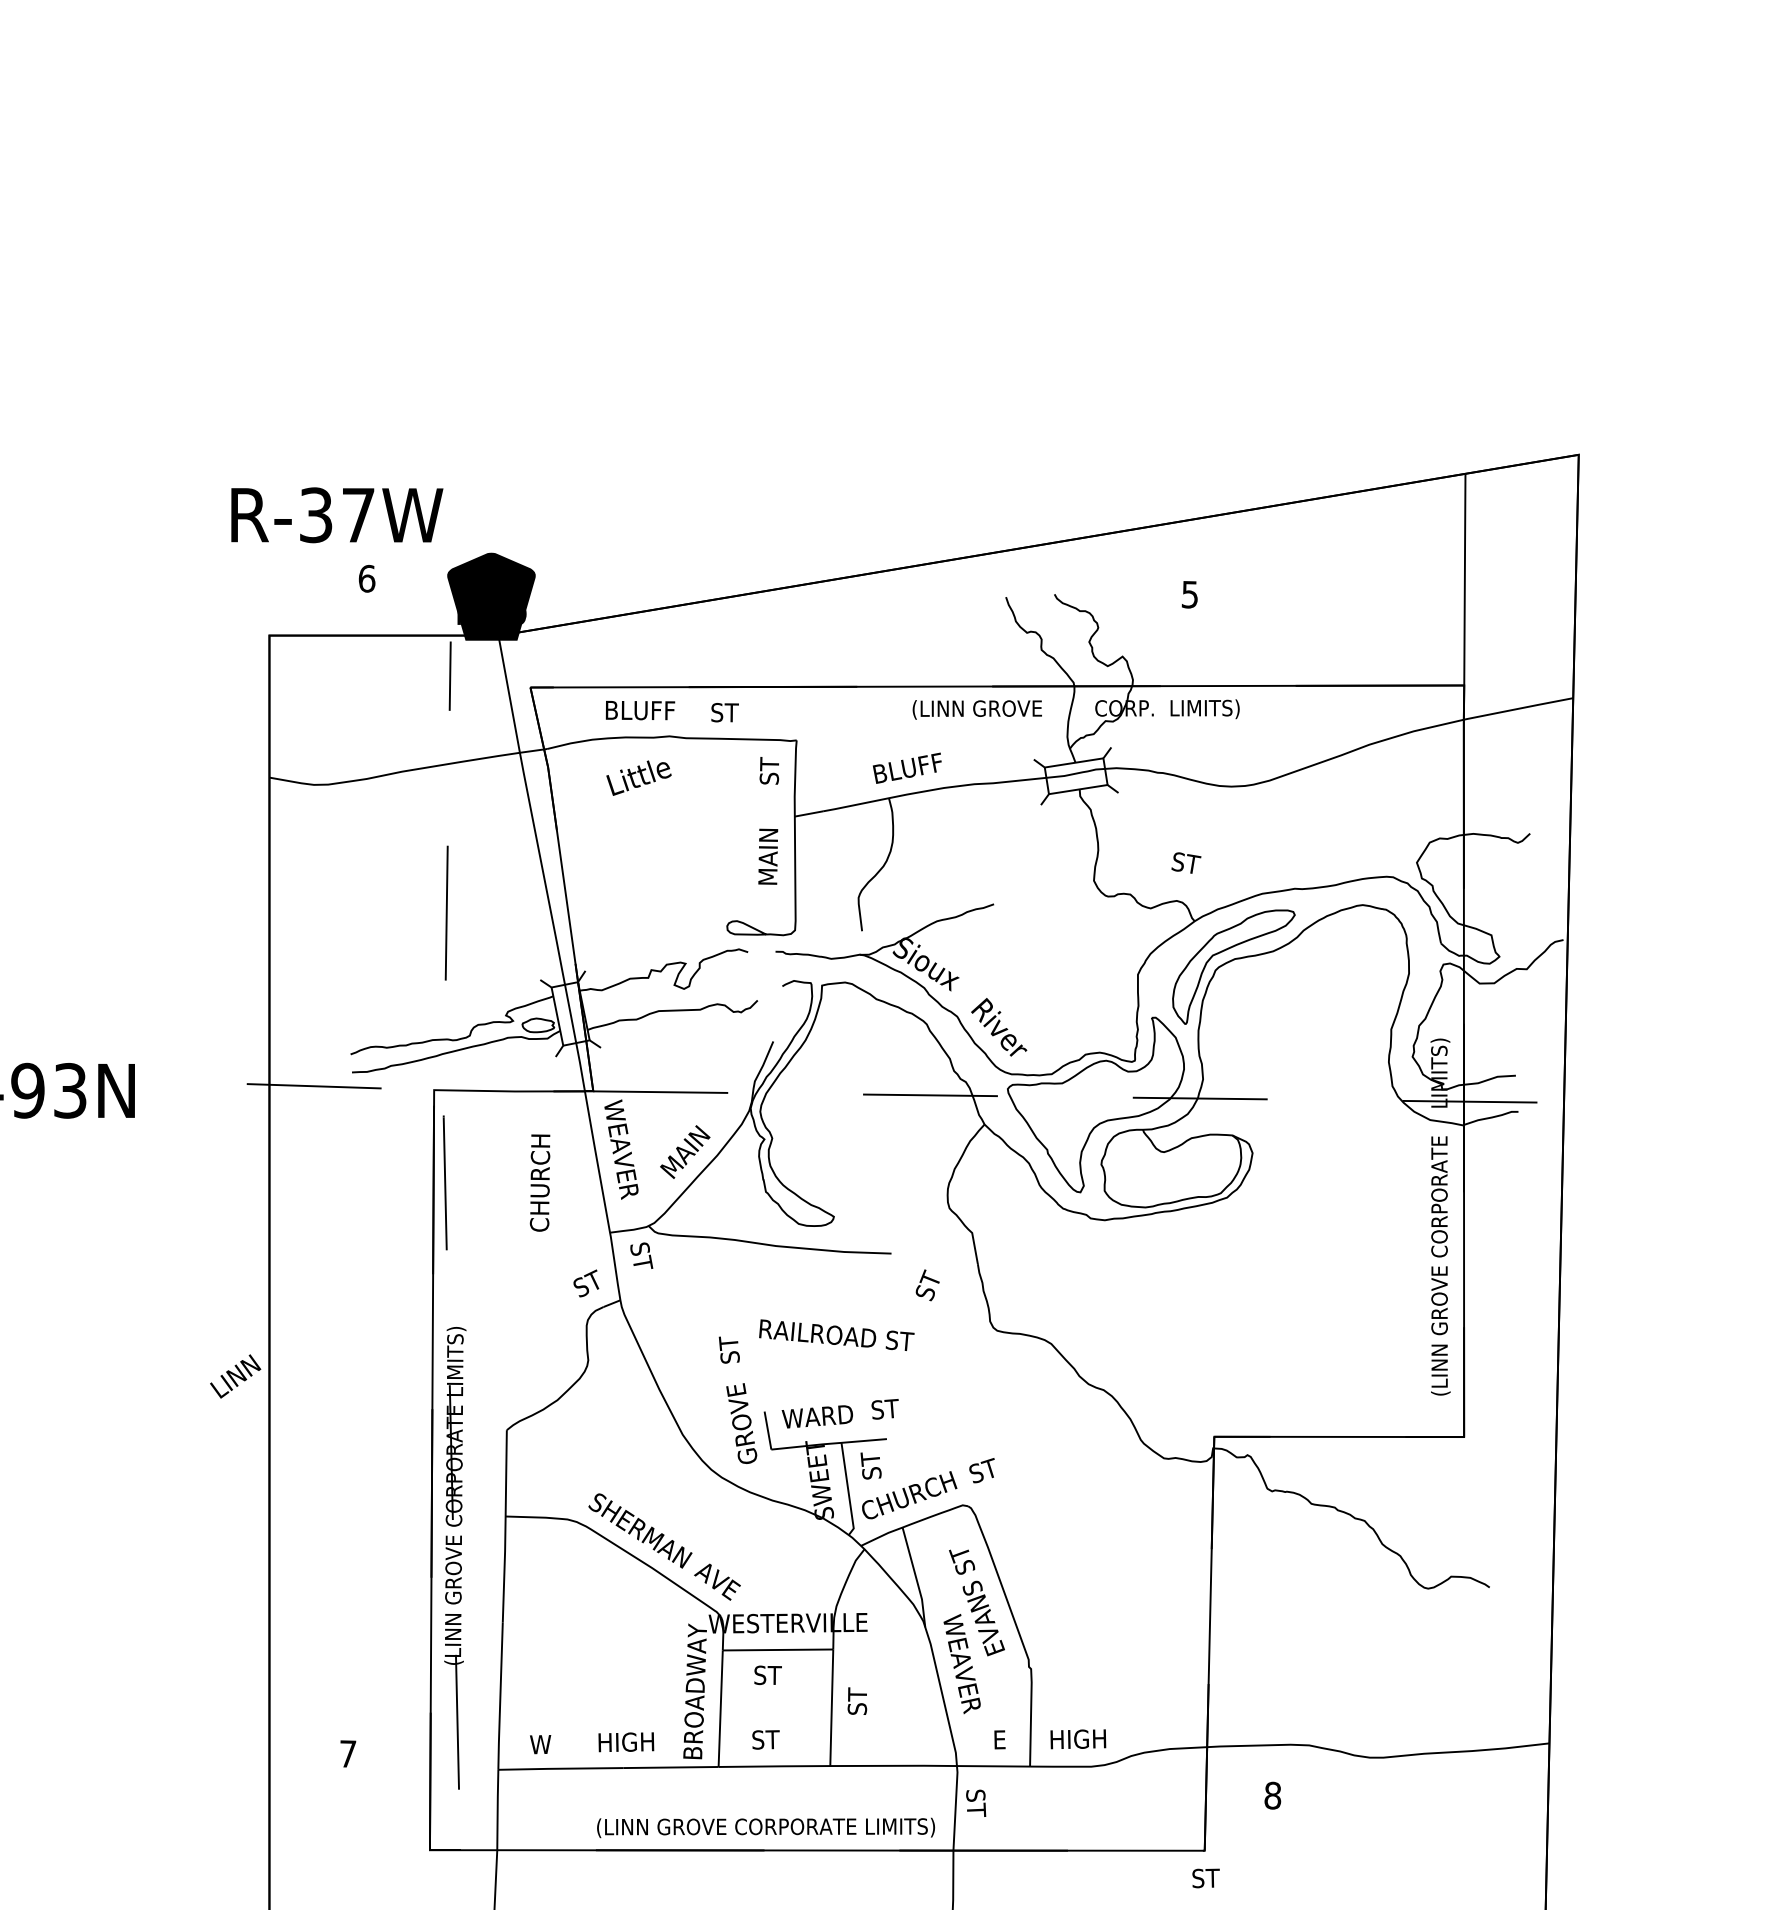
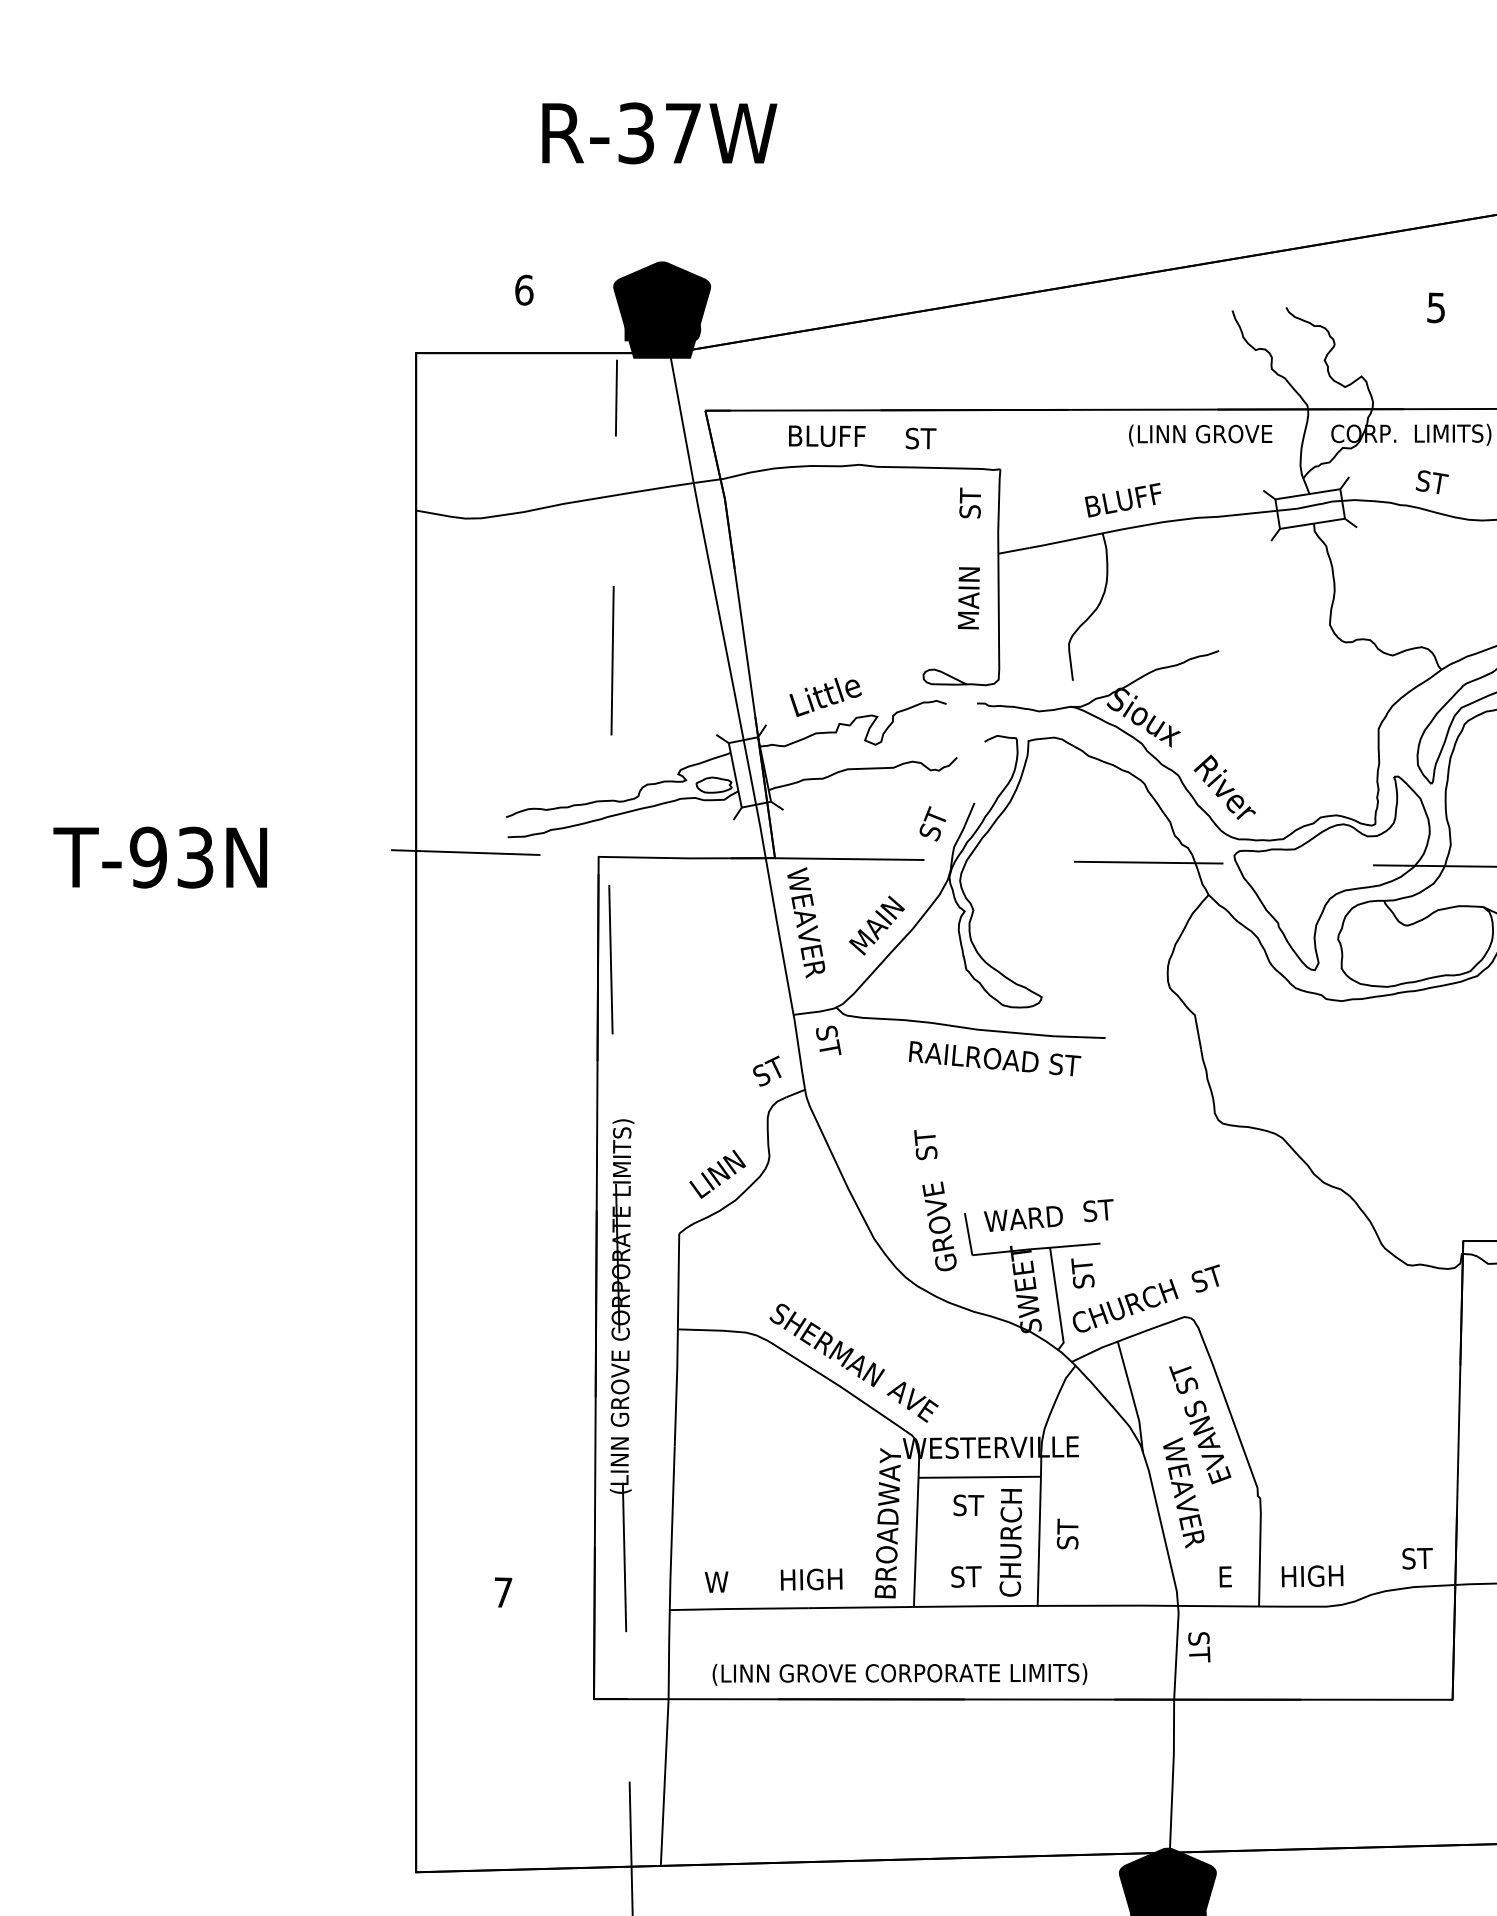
text: (337, 515) -> (659, 133), moved
text: (638, 777) -> (825, 696), moved
text: (1186, 862) -> (1432, 481), moved
text: (539, 1182) -> (1010, 1542), moved
text: (927, 1285) -> (932, 824), moved
text: (836, 1334) -> (994, 1057), moved
text: (235, 1376) -> (717, 1174), moved
text: (765, 1827) -> (899, 1674), moved
text: (1205, 1878) -> (1416, 1558), moved

